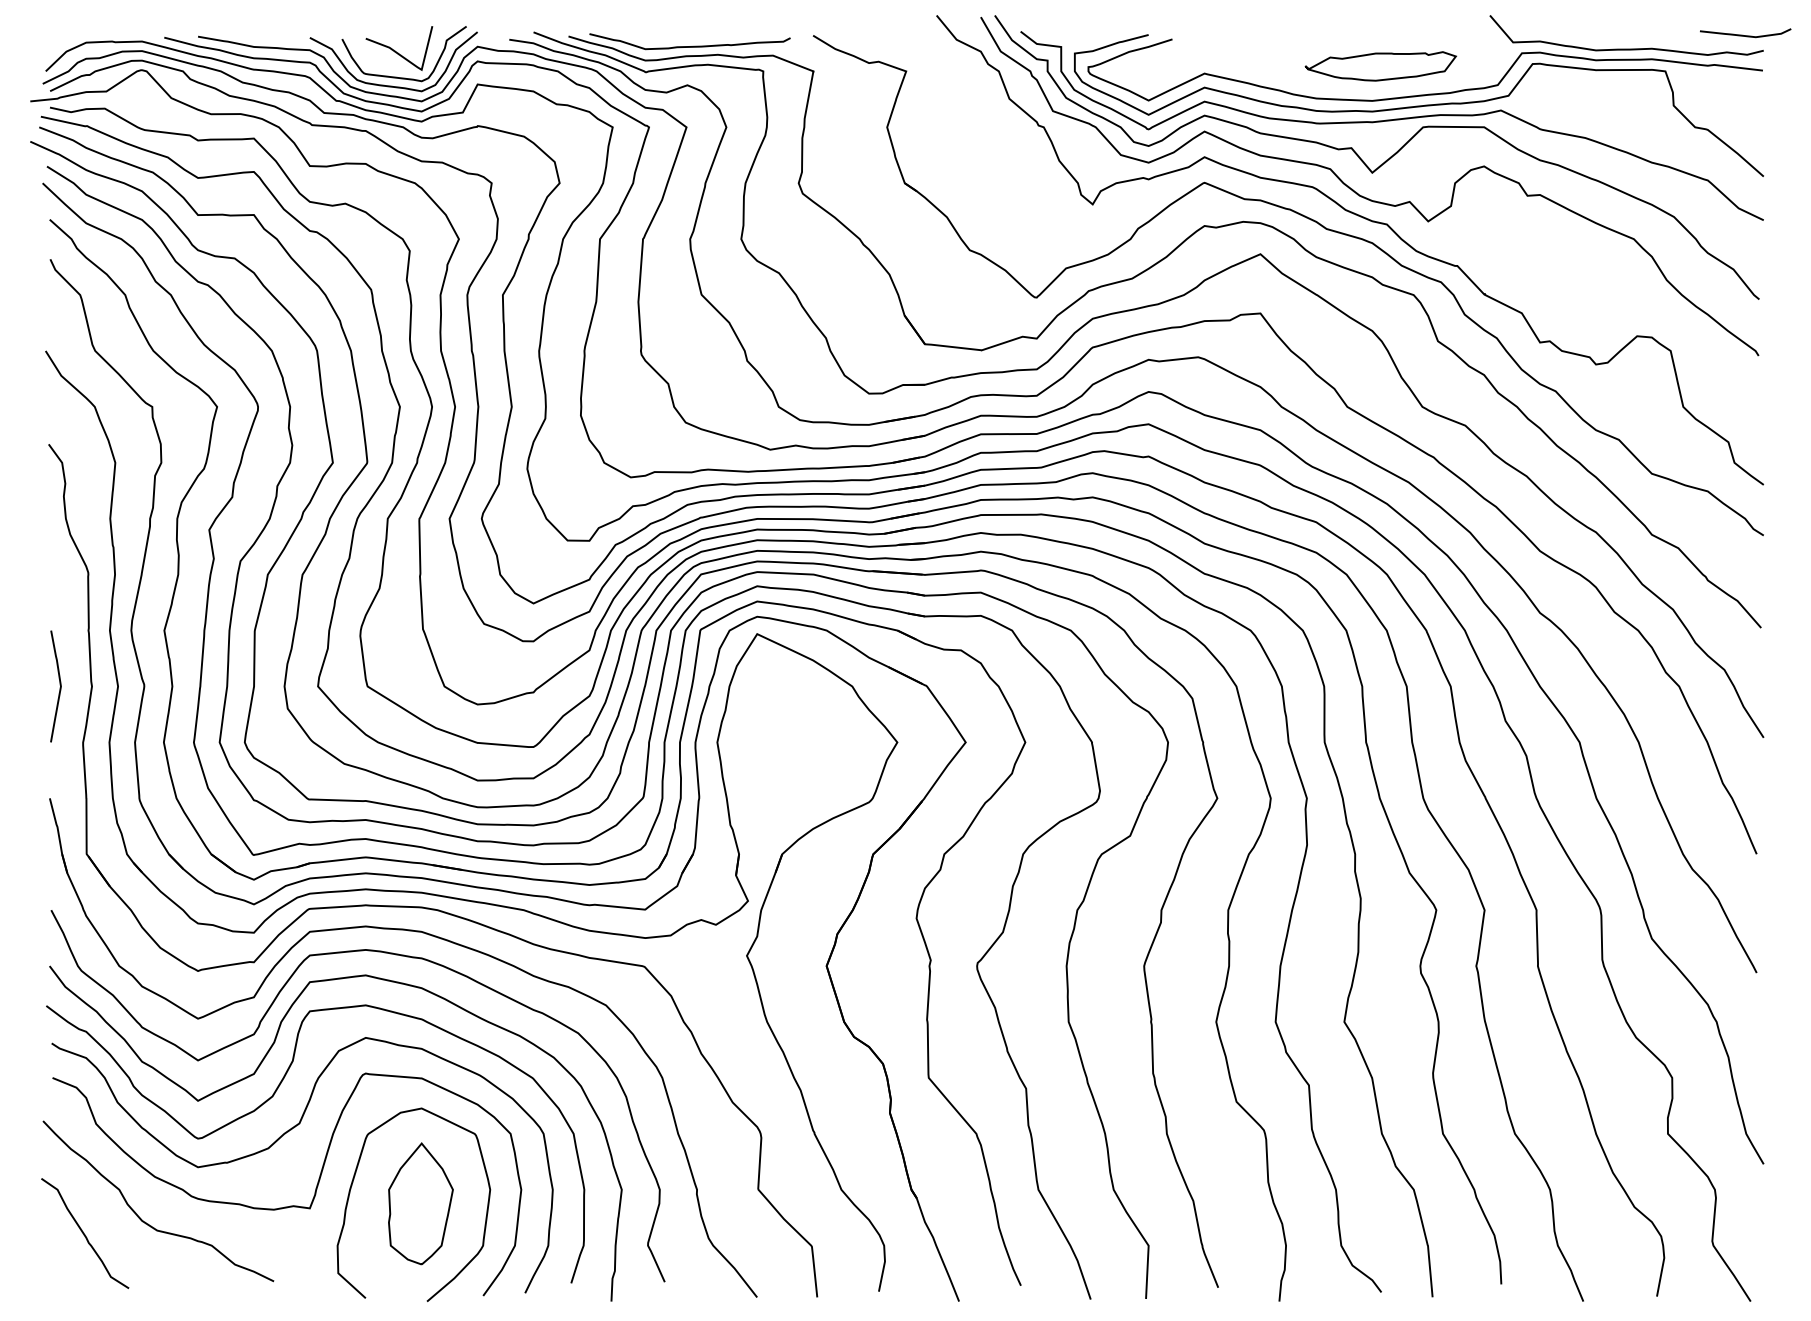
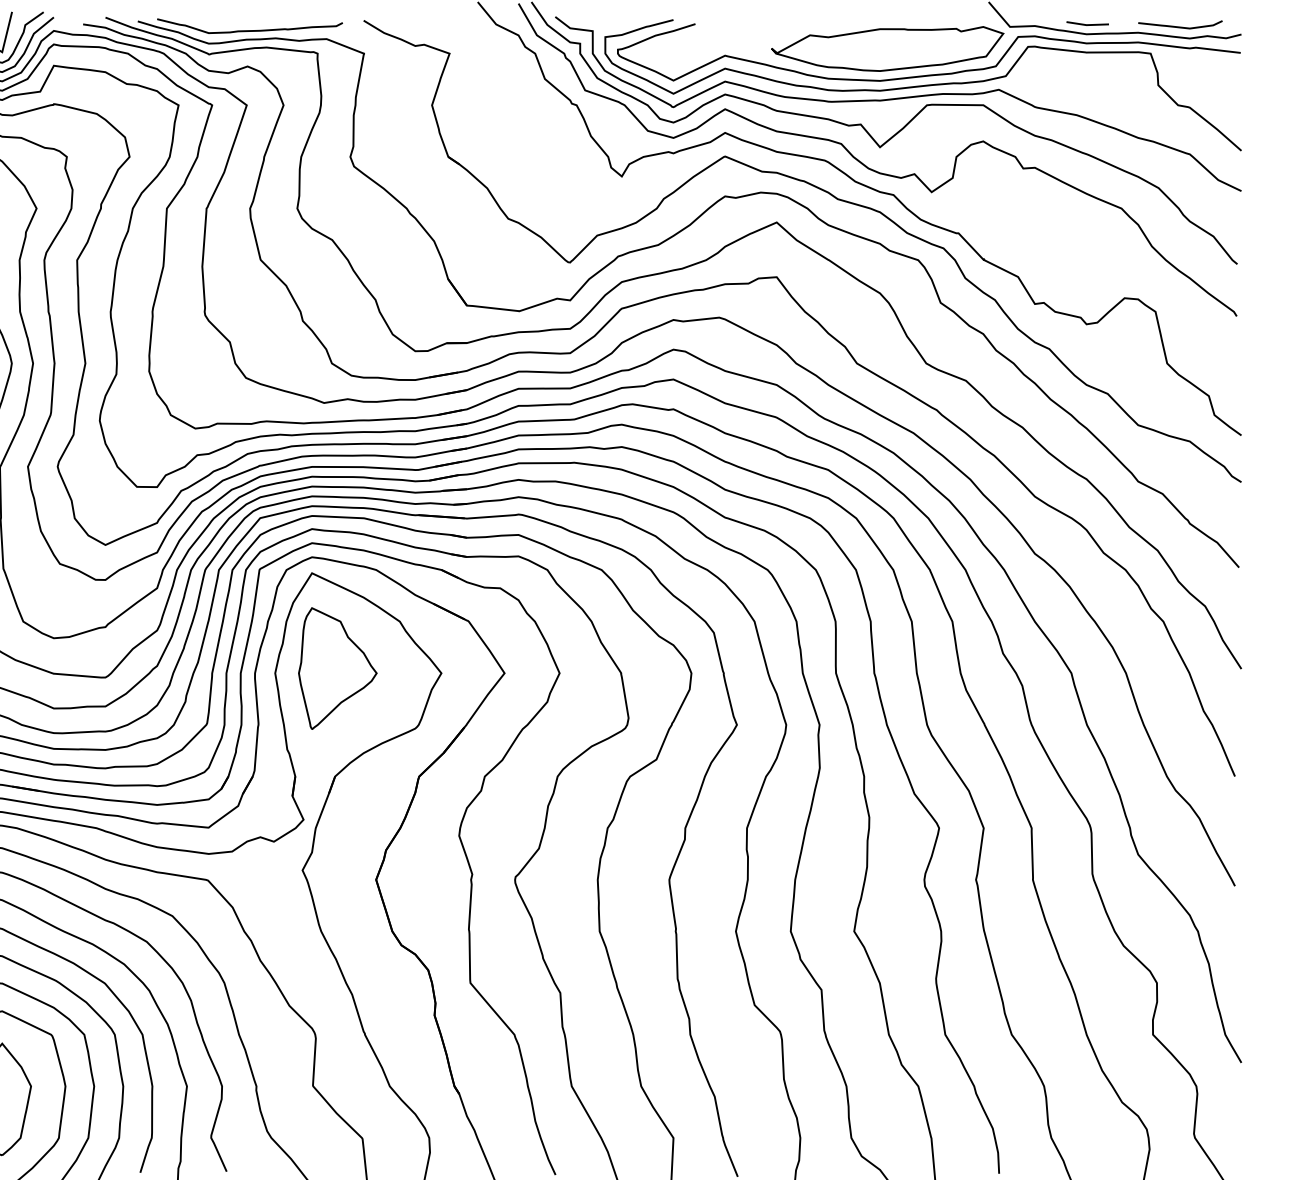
curve: (1745, 35) -> (1180, 26), moved
line: (1597, 39) -> (1087, 24), added
part: (1380, 66) -> (887, 49), size x1.67
part: (785, 737) -> (338, 668), added

